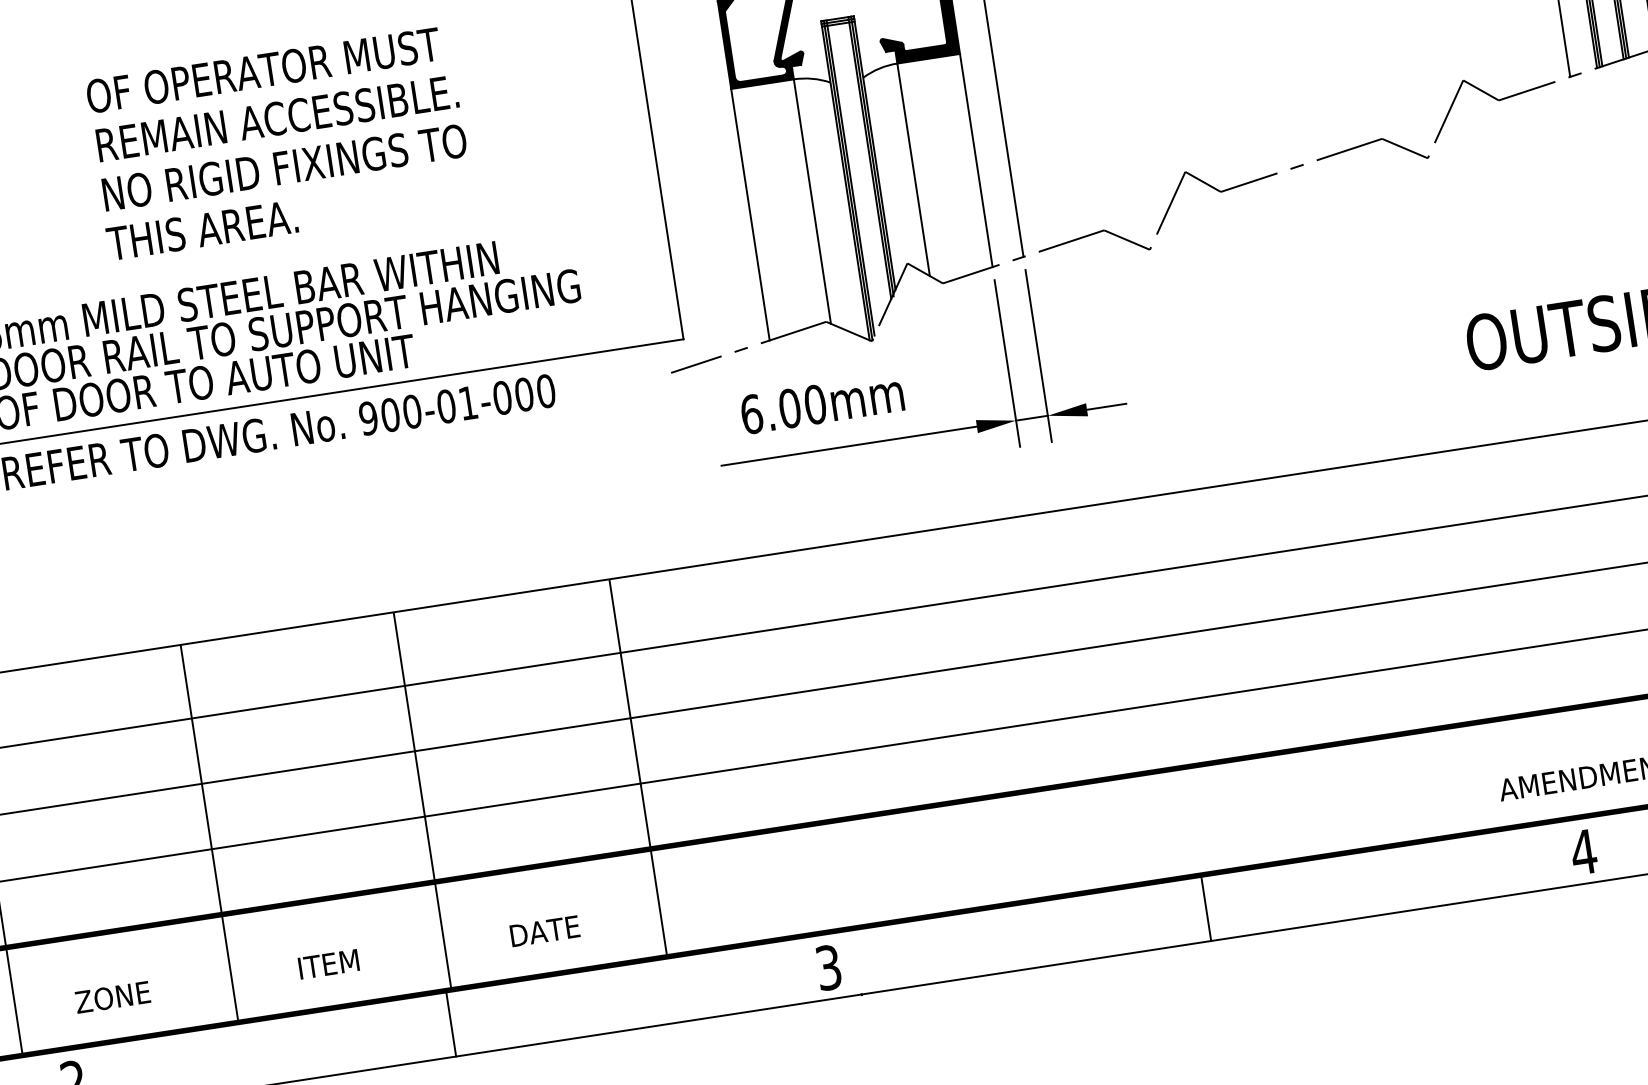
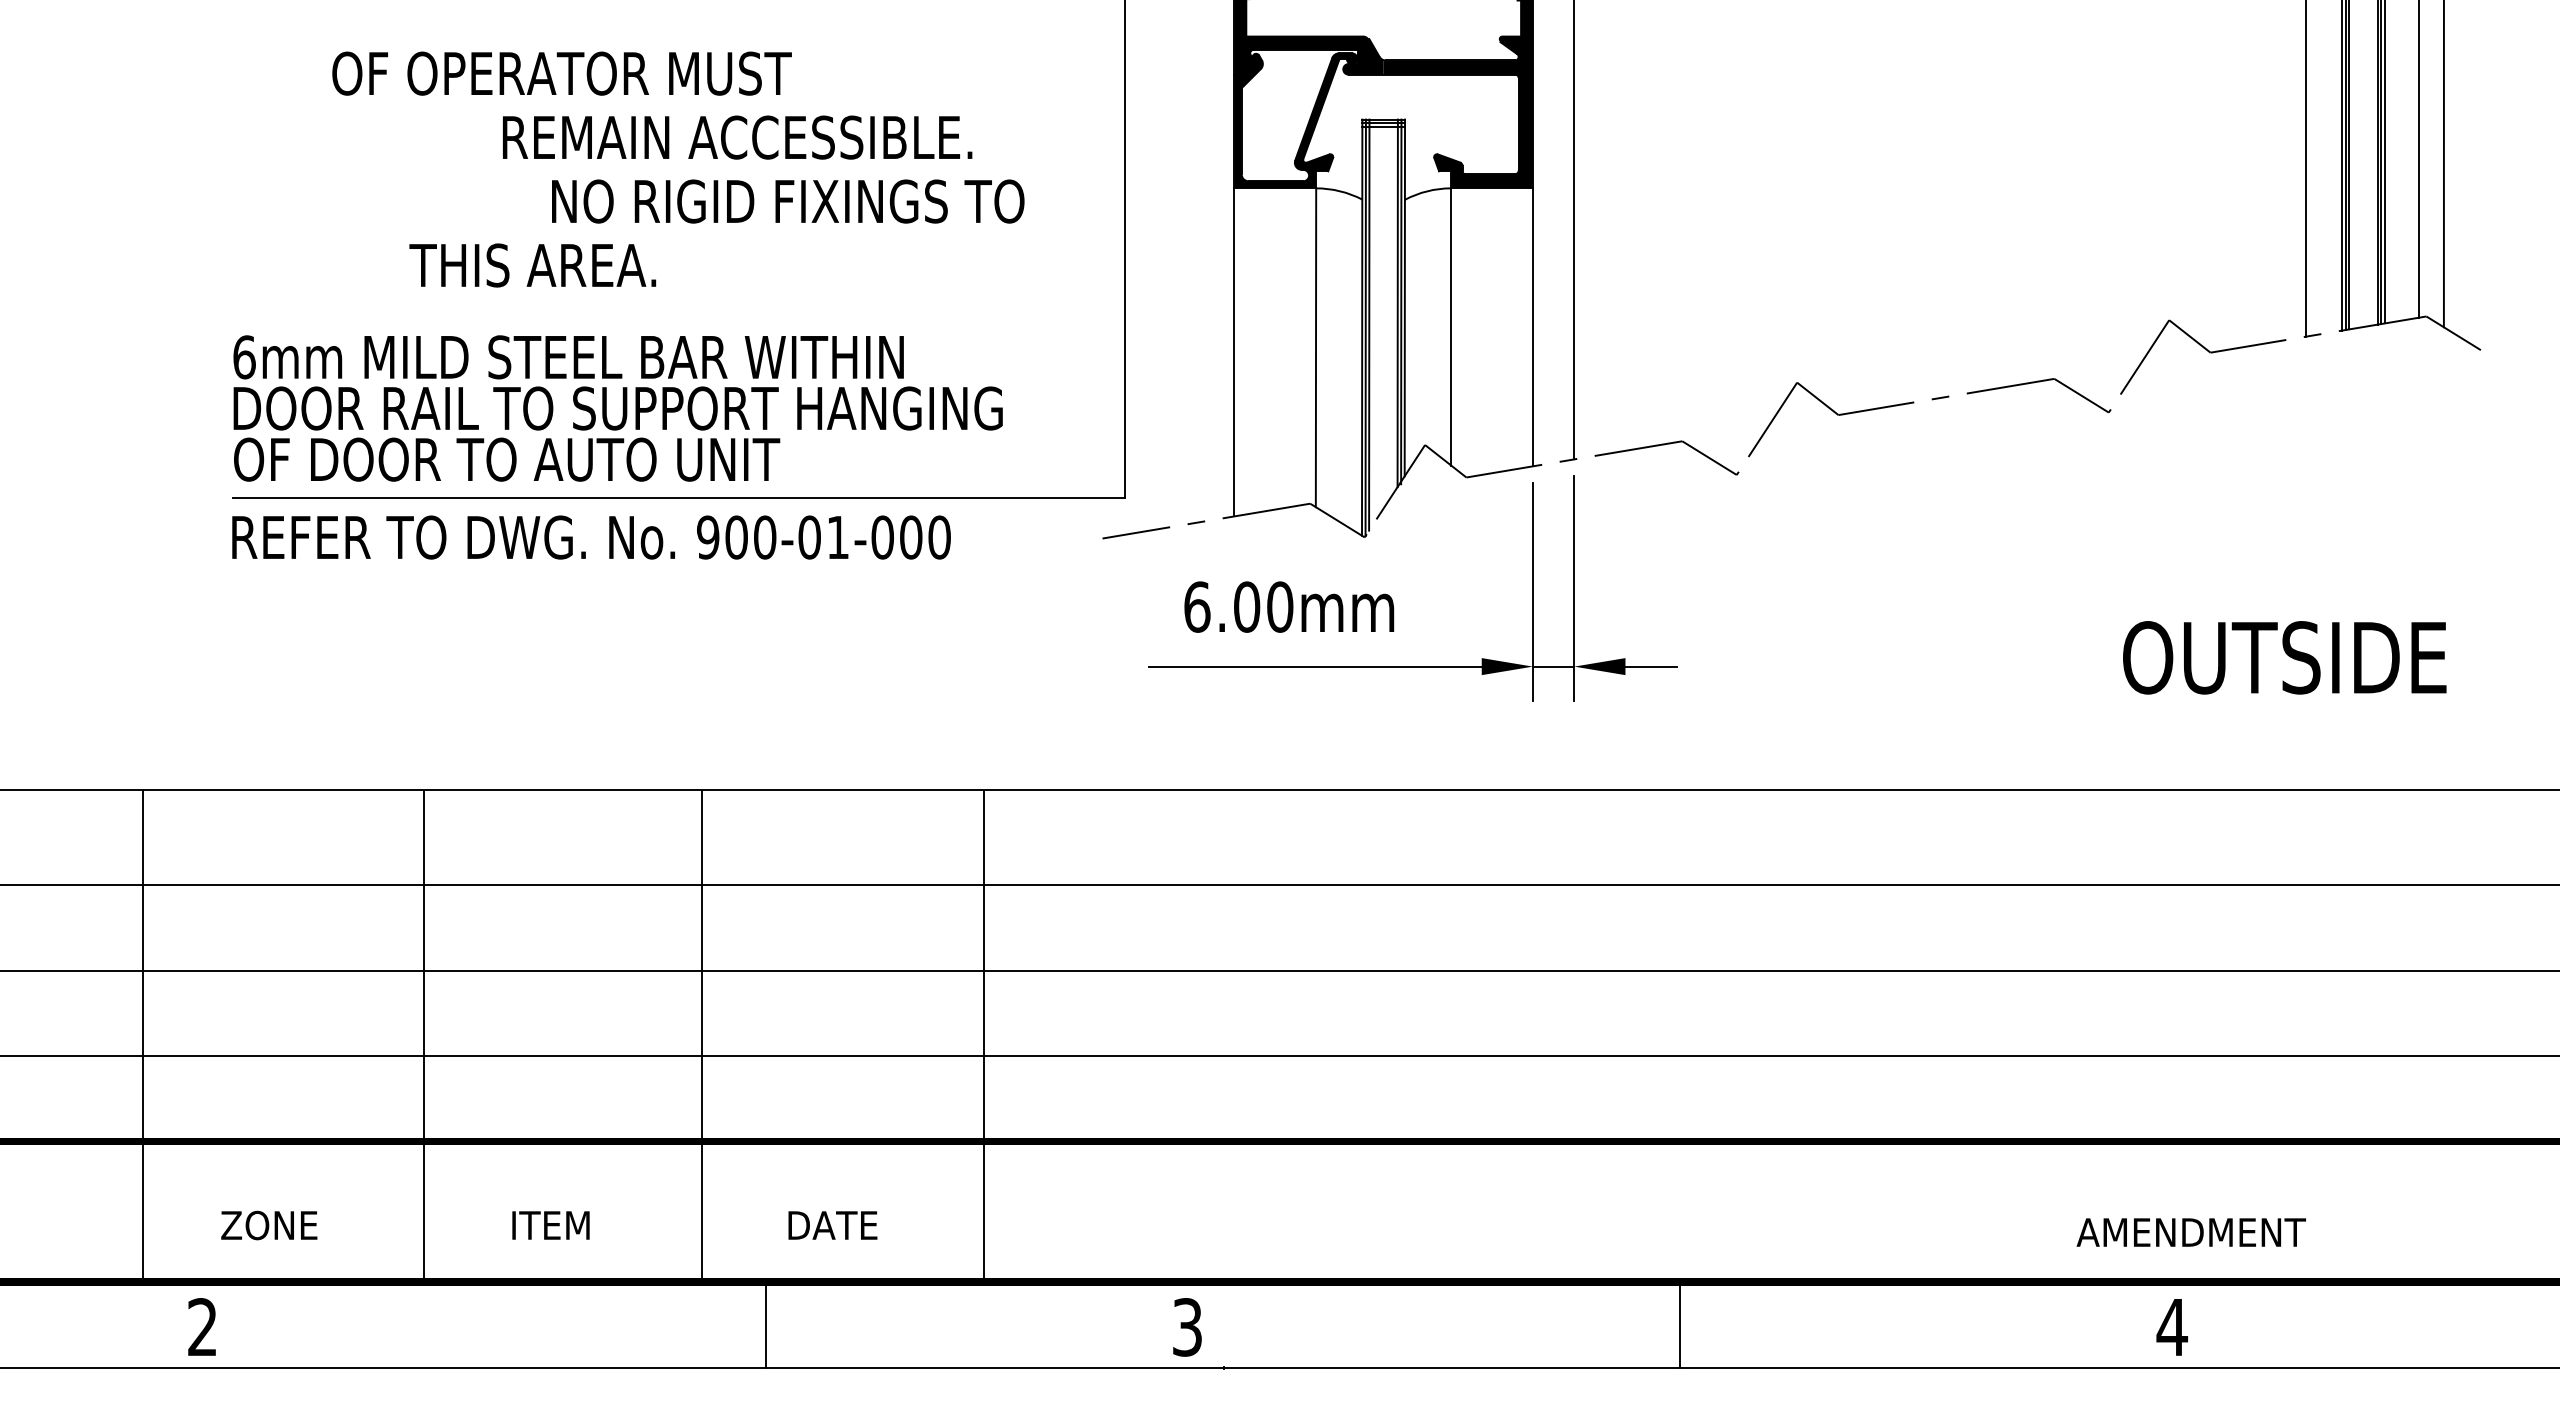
text: (263, 70) -> (561, 73), moved
text: (277, 118) -> (737, 137), moved
text: (285, 167) -> (788, 201), moved
line: (451, 1023) -> (766, 1324), moved

